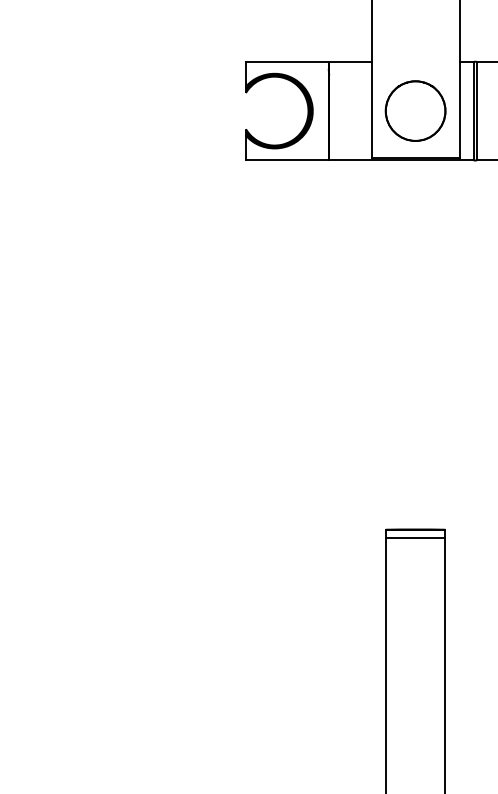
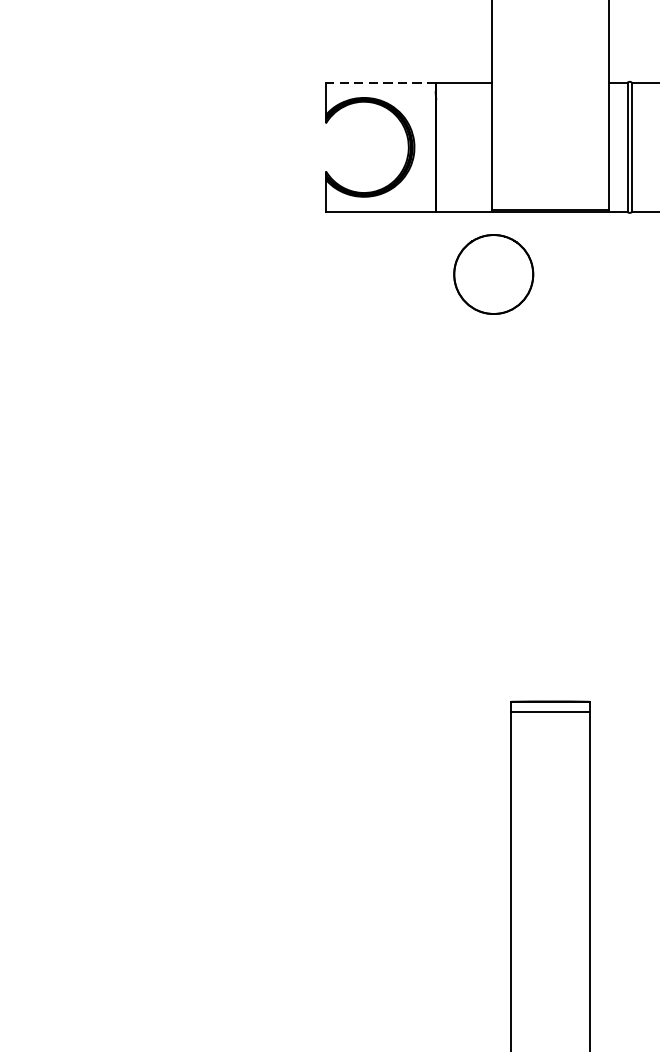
line: (287, 62) -> (380, 82), solid -> dashed
part: (415, 110) -> (493, 273), moved

